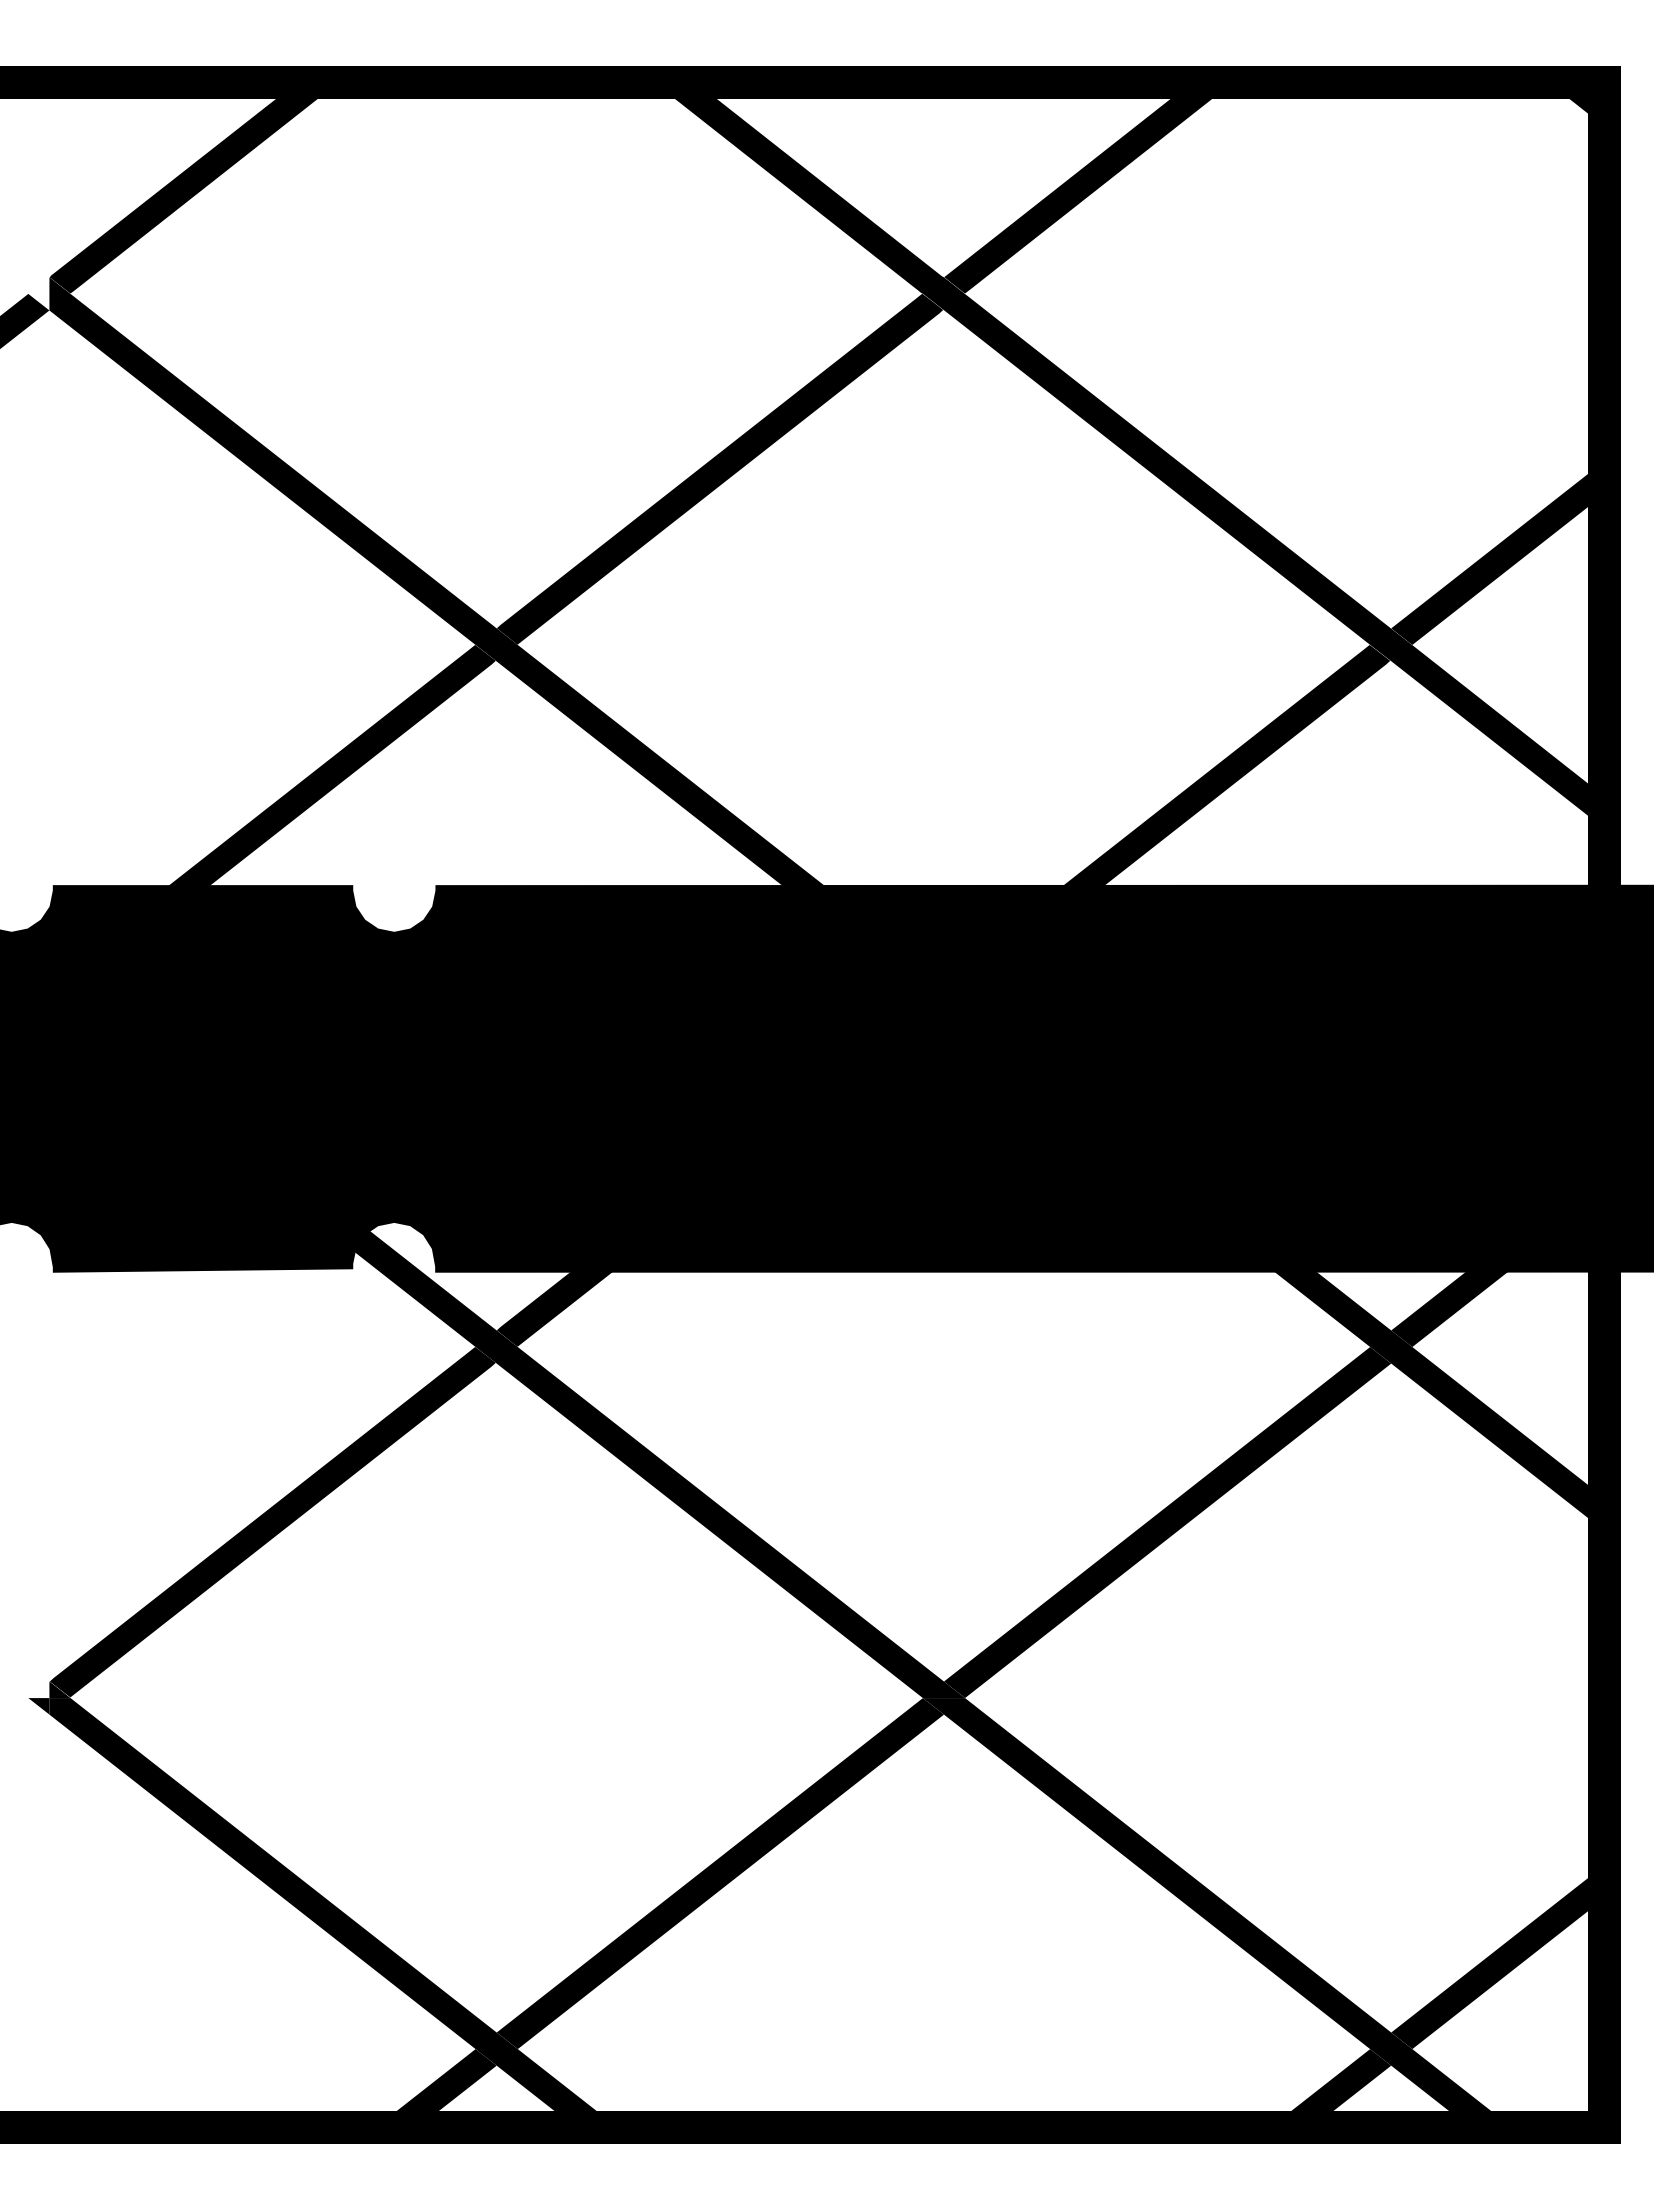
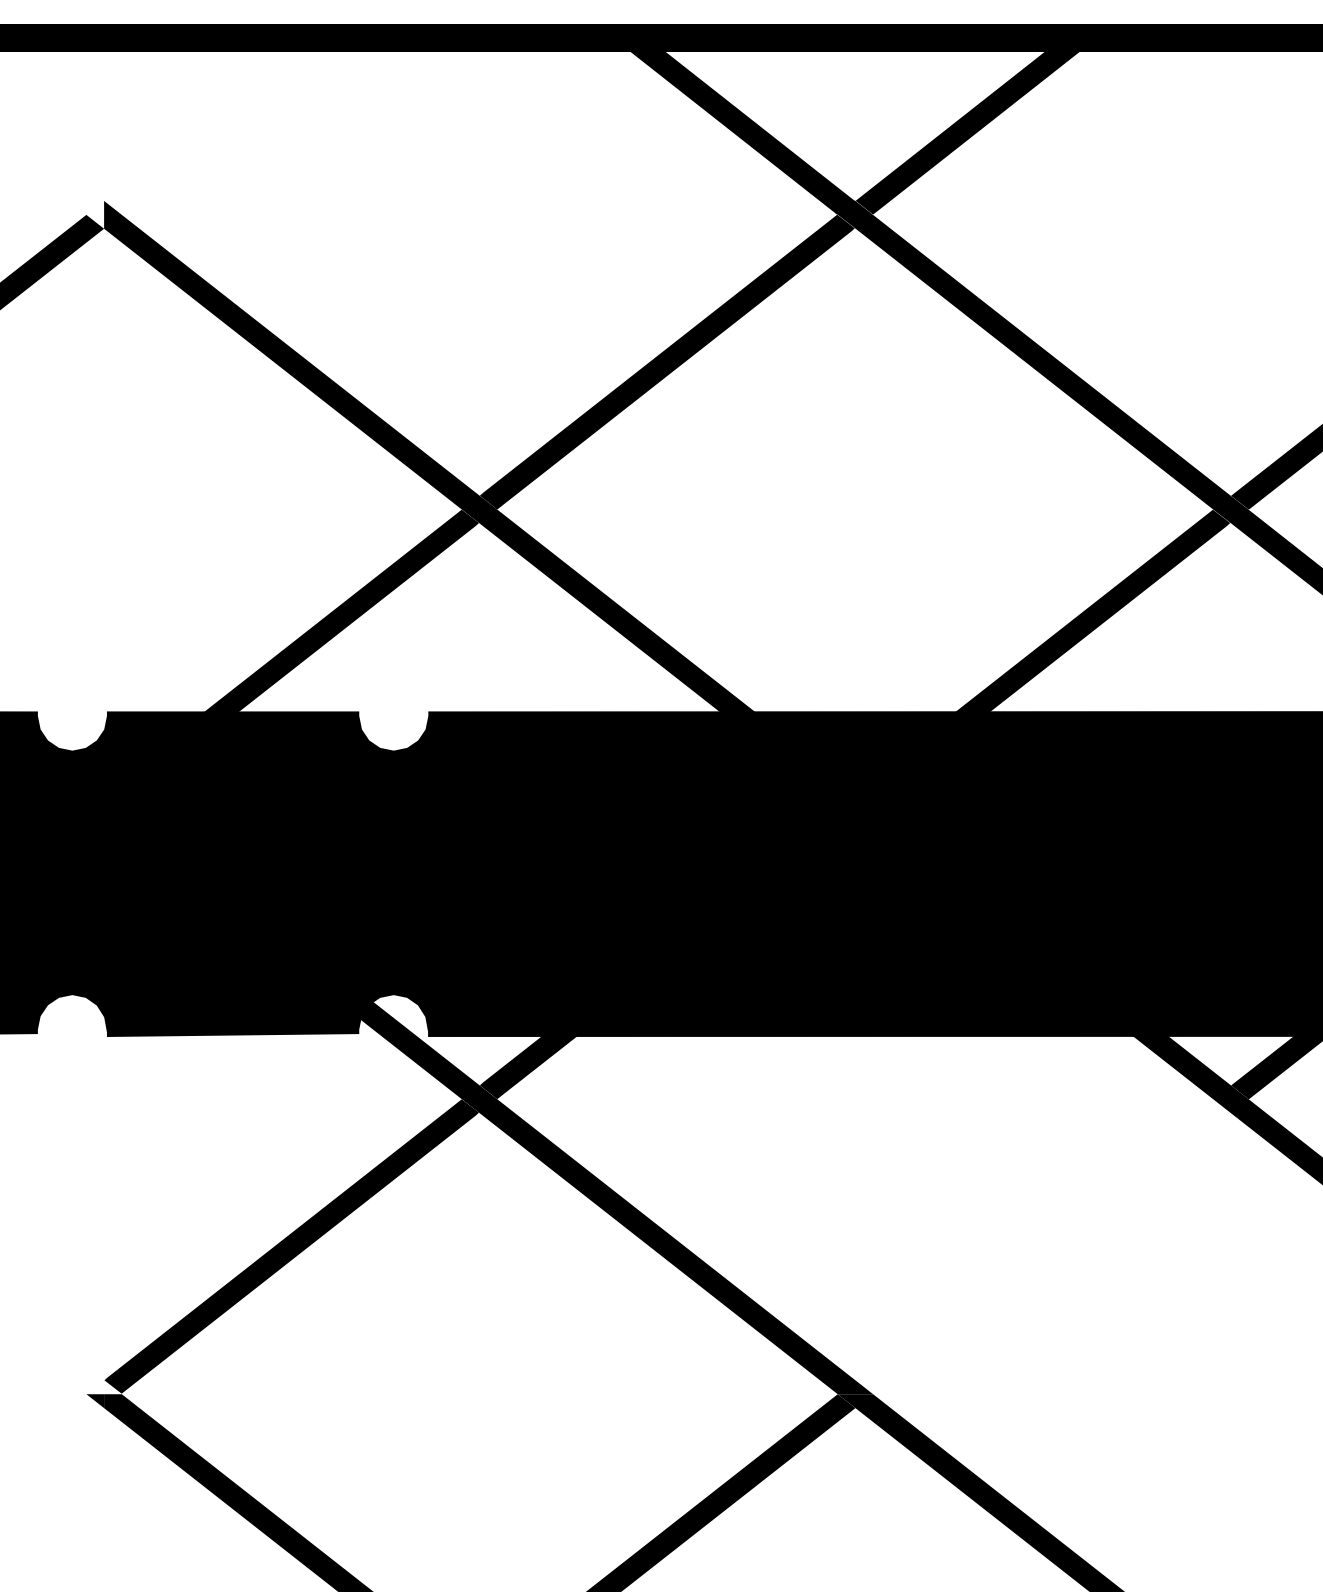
fill: (193, 187) -> (225, 125), removed
fill: (1167, 1522) -> (1043, 1246), removed
fill: (59, 1689) -> (112, 1387), removed

